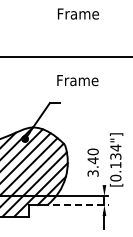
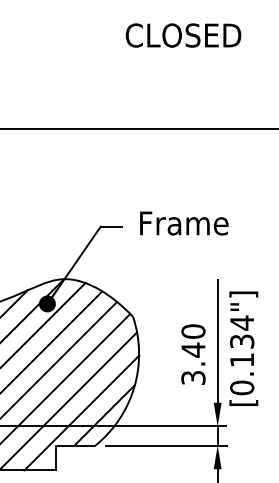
text: (86, 13) -> (179, 34), Frame -> CLOSED
text: (77, 80) -> (183, 223), moved
line: (104, 156) -> (217, 341), added
line: (80, 205) -> (166, 446), dashed -> solid

